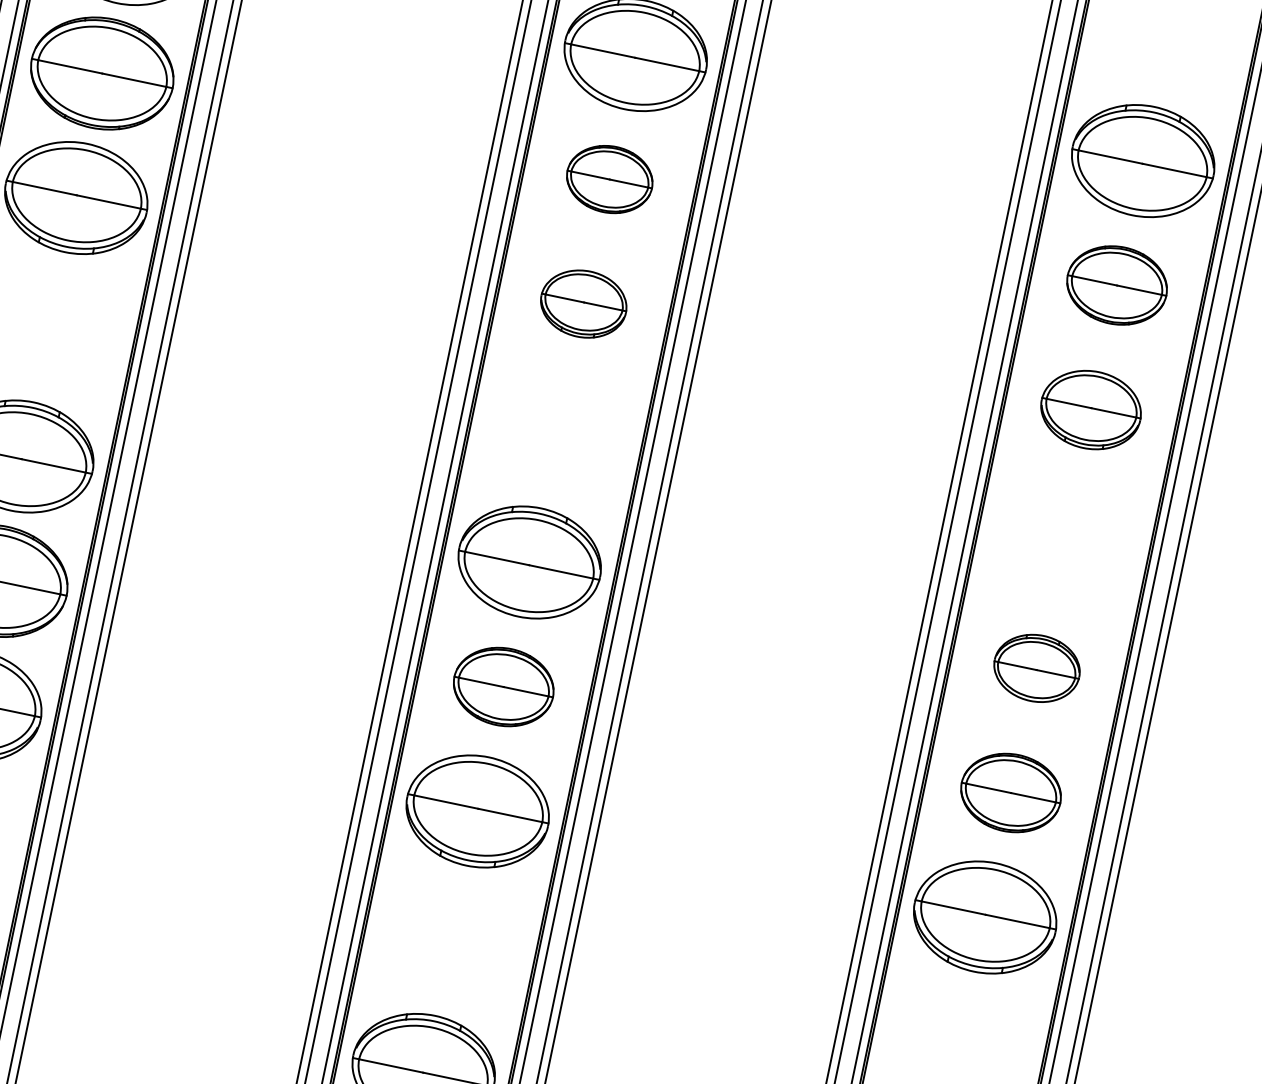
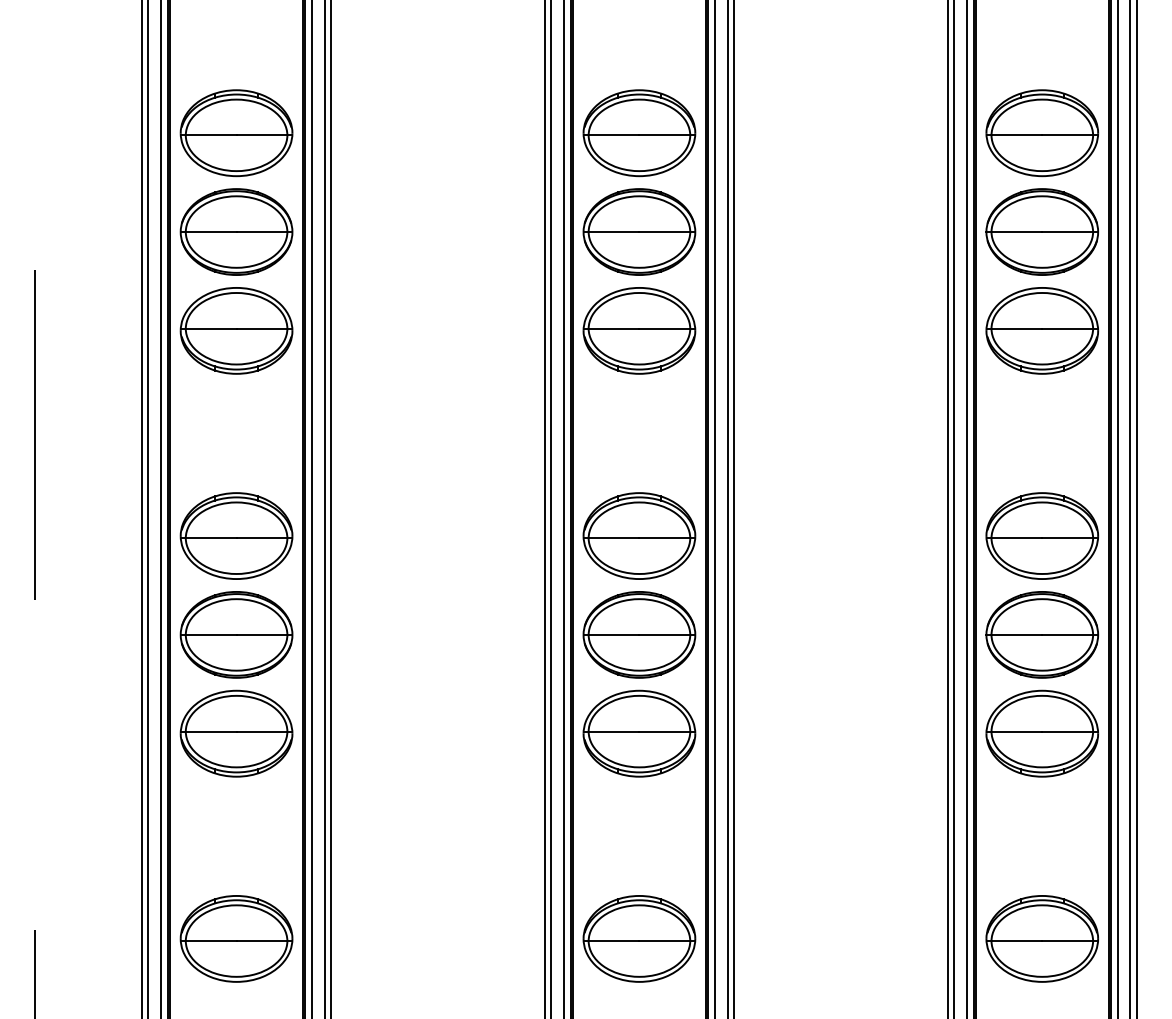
part: (609, 178) -> (639, 231), size x1.67
part: (1116, 284) -> (1041, 231), size x1.43
part: (583, 303) -> (639, 330), size x1.67
part: (1090, 409) -> (1041, 330), size x1.43
part: (1036, 667) -> (1041, 535), size x1.67
part: (503, 686) -> (639, 634), size x1.43
part: (1010, 792) -> (1041, 634), size x1.43

